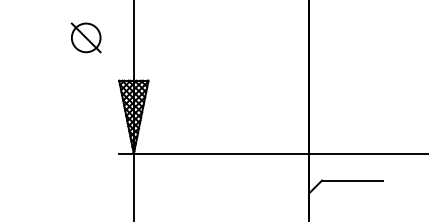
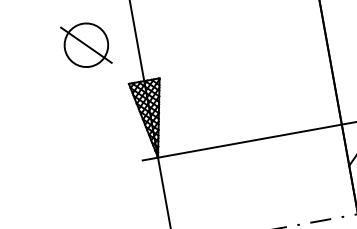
part: (85, 37) -> (85, 45), size x1.43

